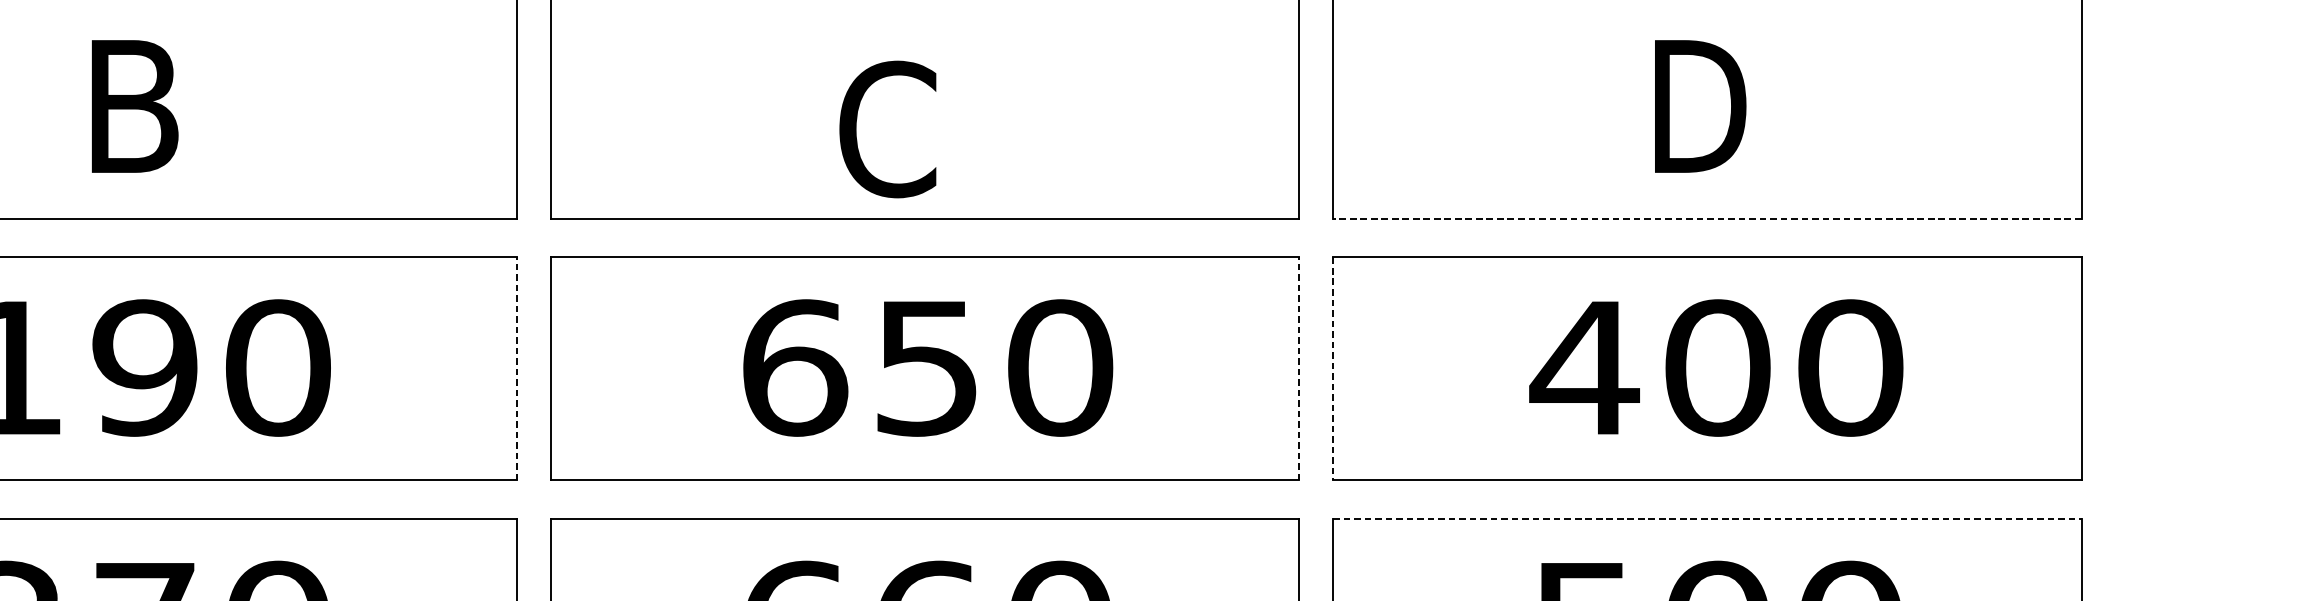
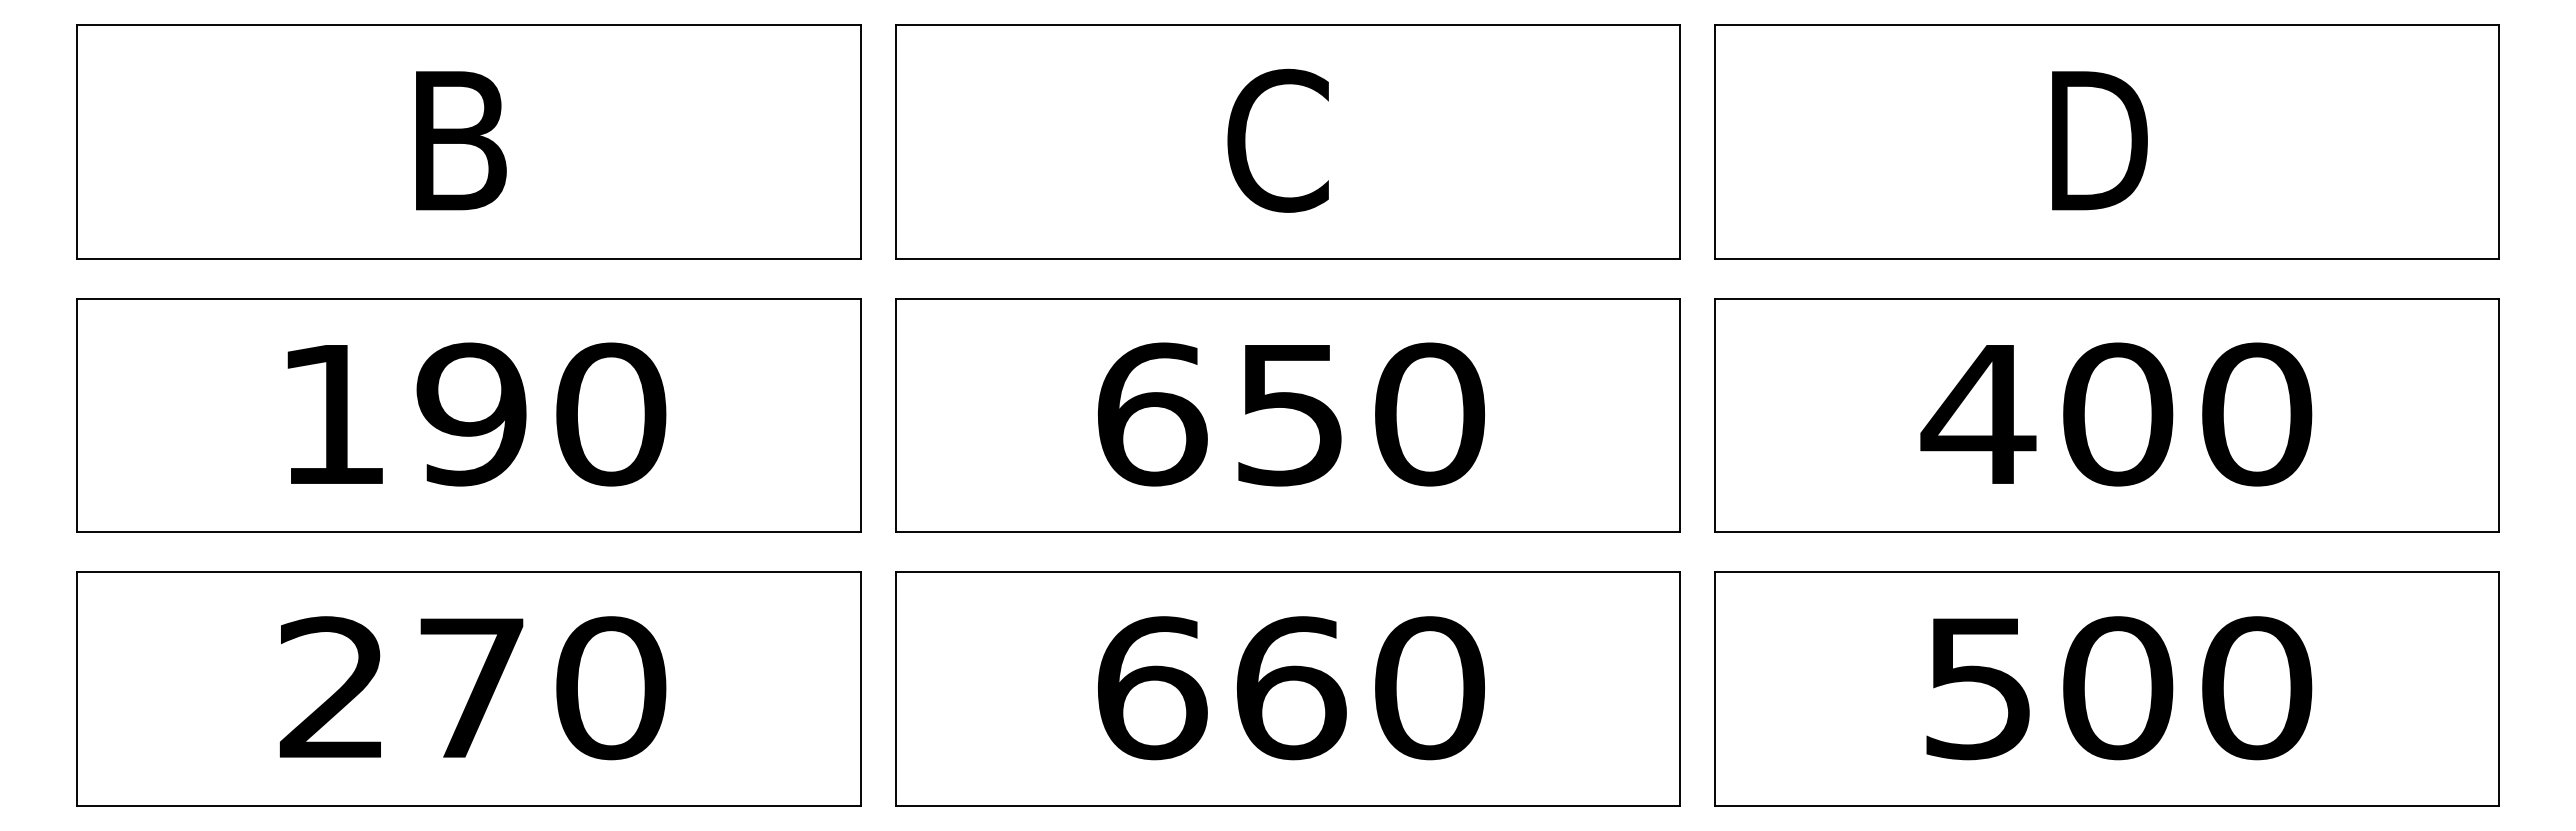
text: (887, 129) -> (1277, 140), moved
line: (1706, 218) -> (2106, 258), dashed -> solid
line: (516, 368) -> (860, 415), dashed -> solid
line: (1298, 368) -> (1679, 415), dashed -> solid
line: (1333, 368) -> (1715, 415), dashed -> solid
line: (1706, 518) -> (2106, 572), dashed -> solid

